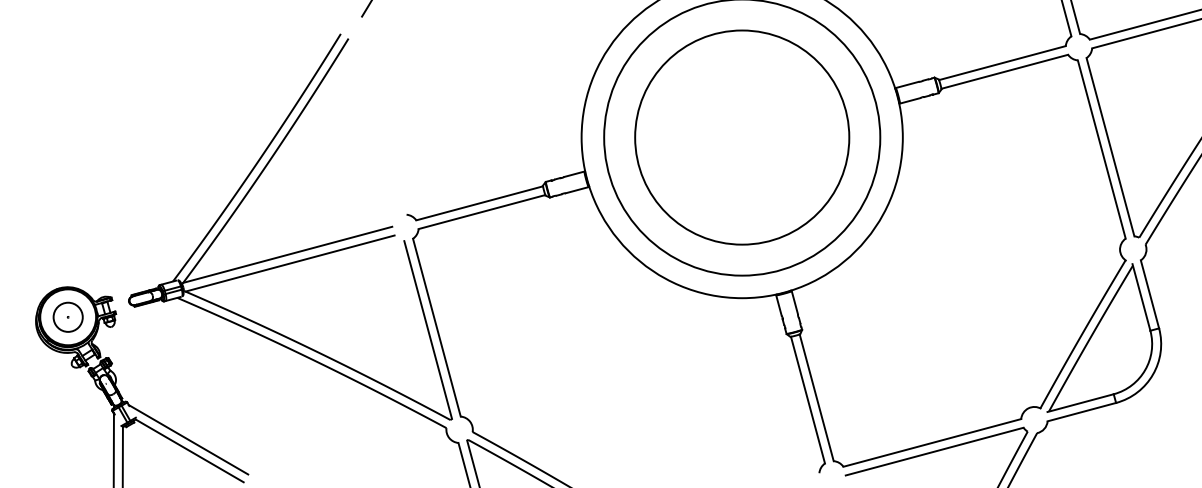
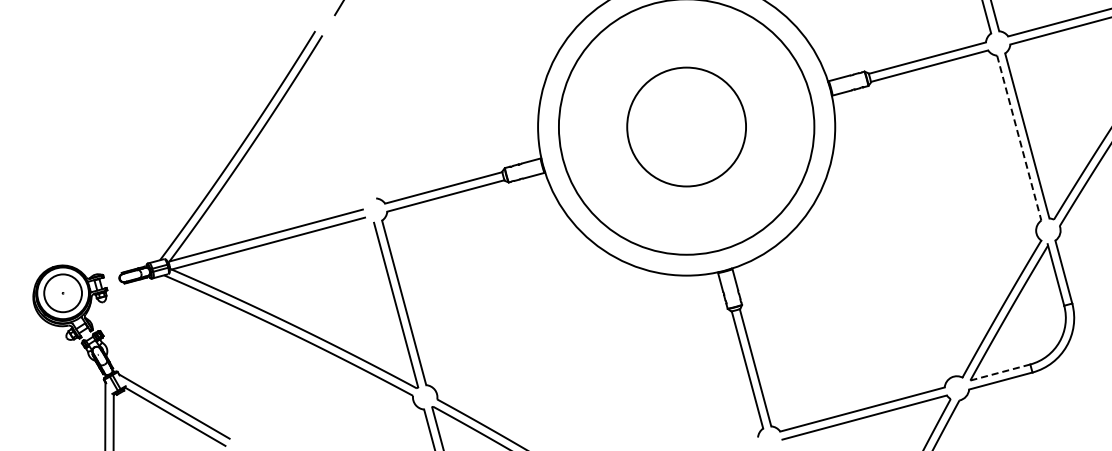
circle: (742, 138) -> (686, 127), size x0.6
line: (1102, 149) -> (1019, 138), solid -> dashed
circle: (67, 316) -> (62, 292), size x1.4
line: (1080, 402) -> (999, 372), solid -> dashed

